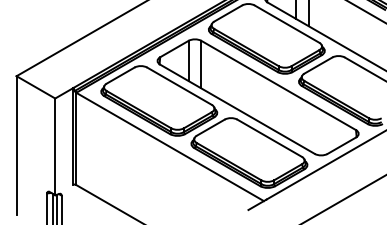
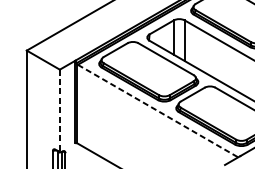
line: (55, 147) -> (60, 111), solid -> dashed
line: (170, 147) -> (158, 111), solid -> dashed

